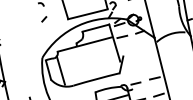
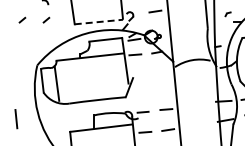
line: (88, 13) -> (99, 21), solid -> dashed
line: (24, 21) -> (22, 19), added

